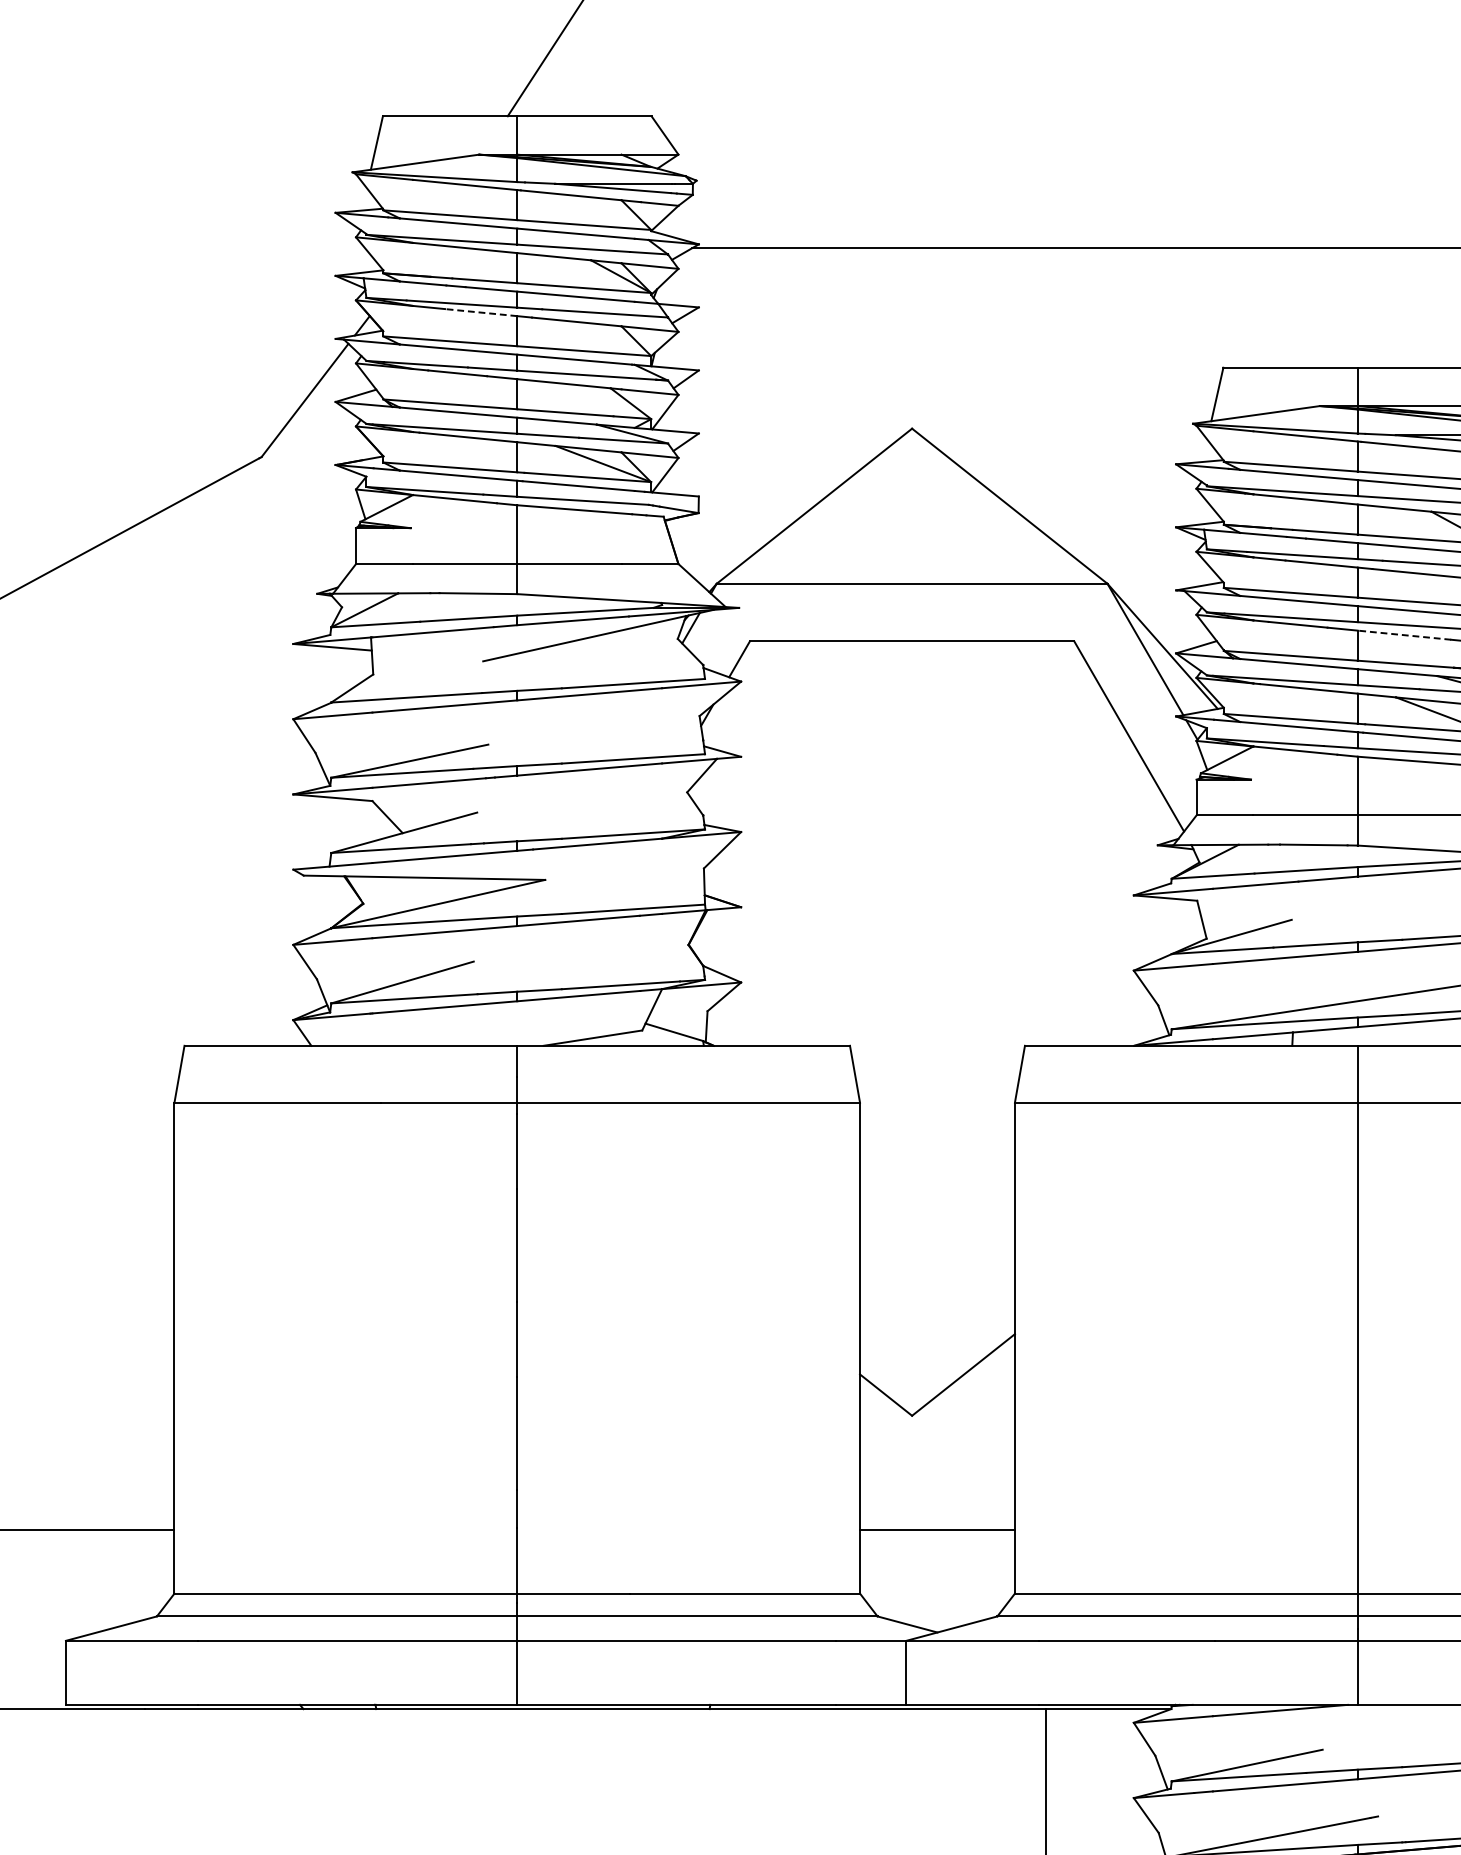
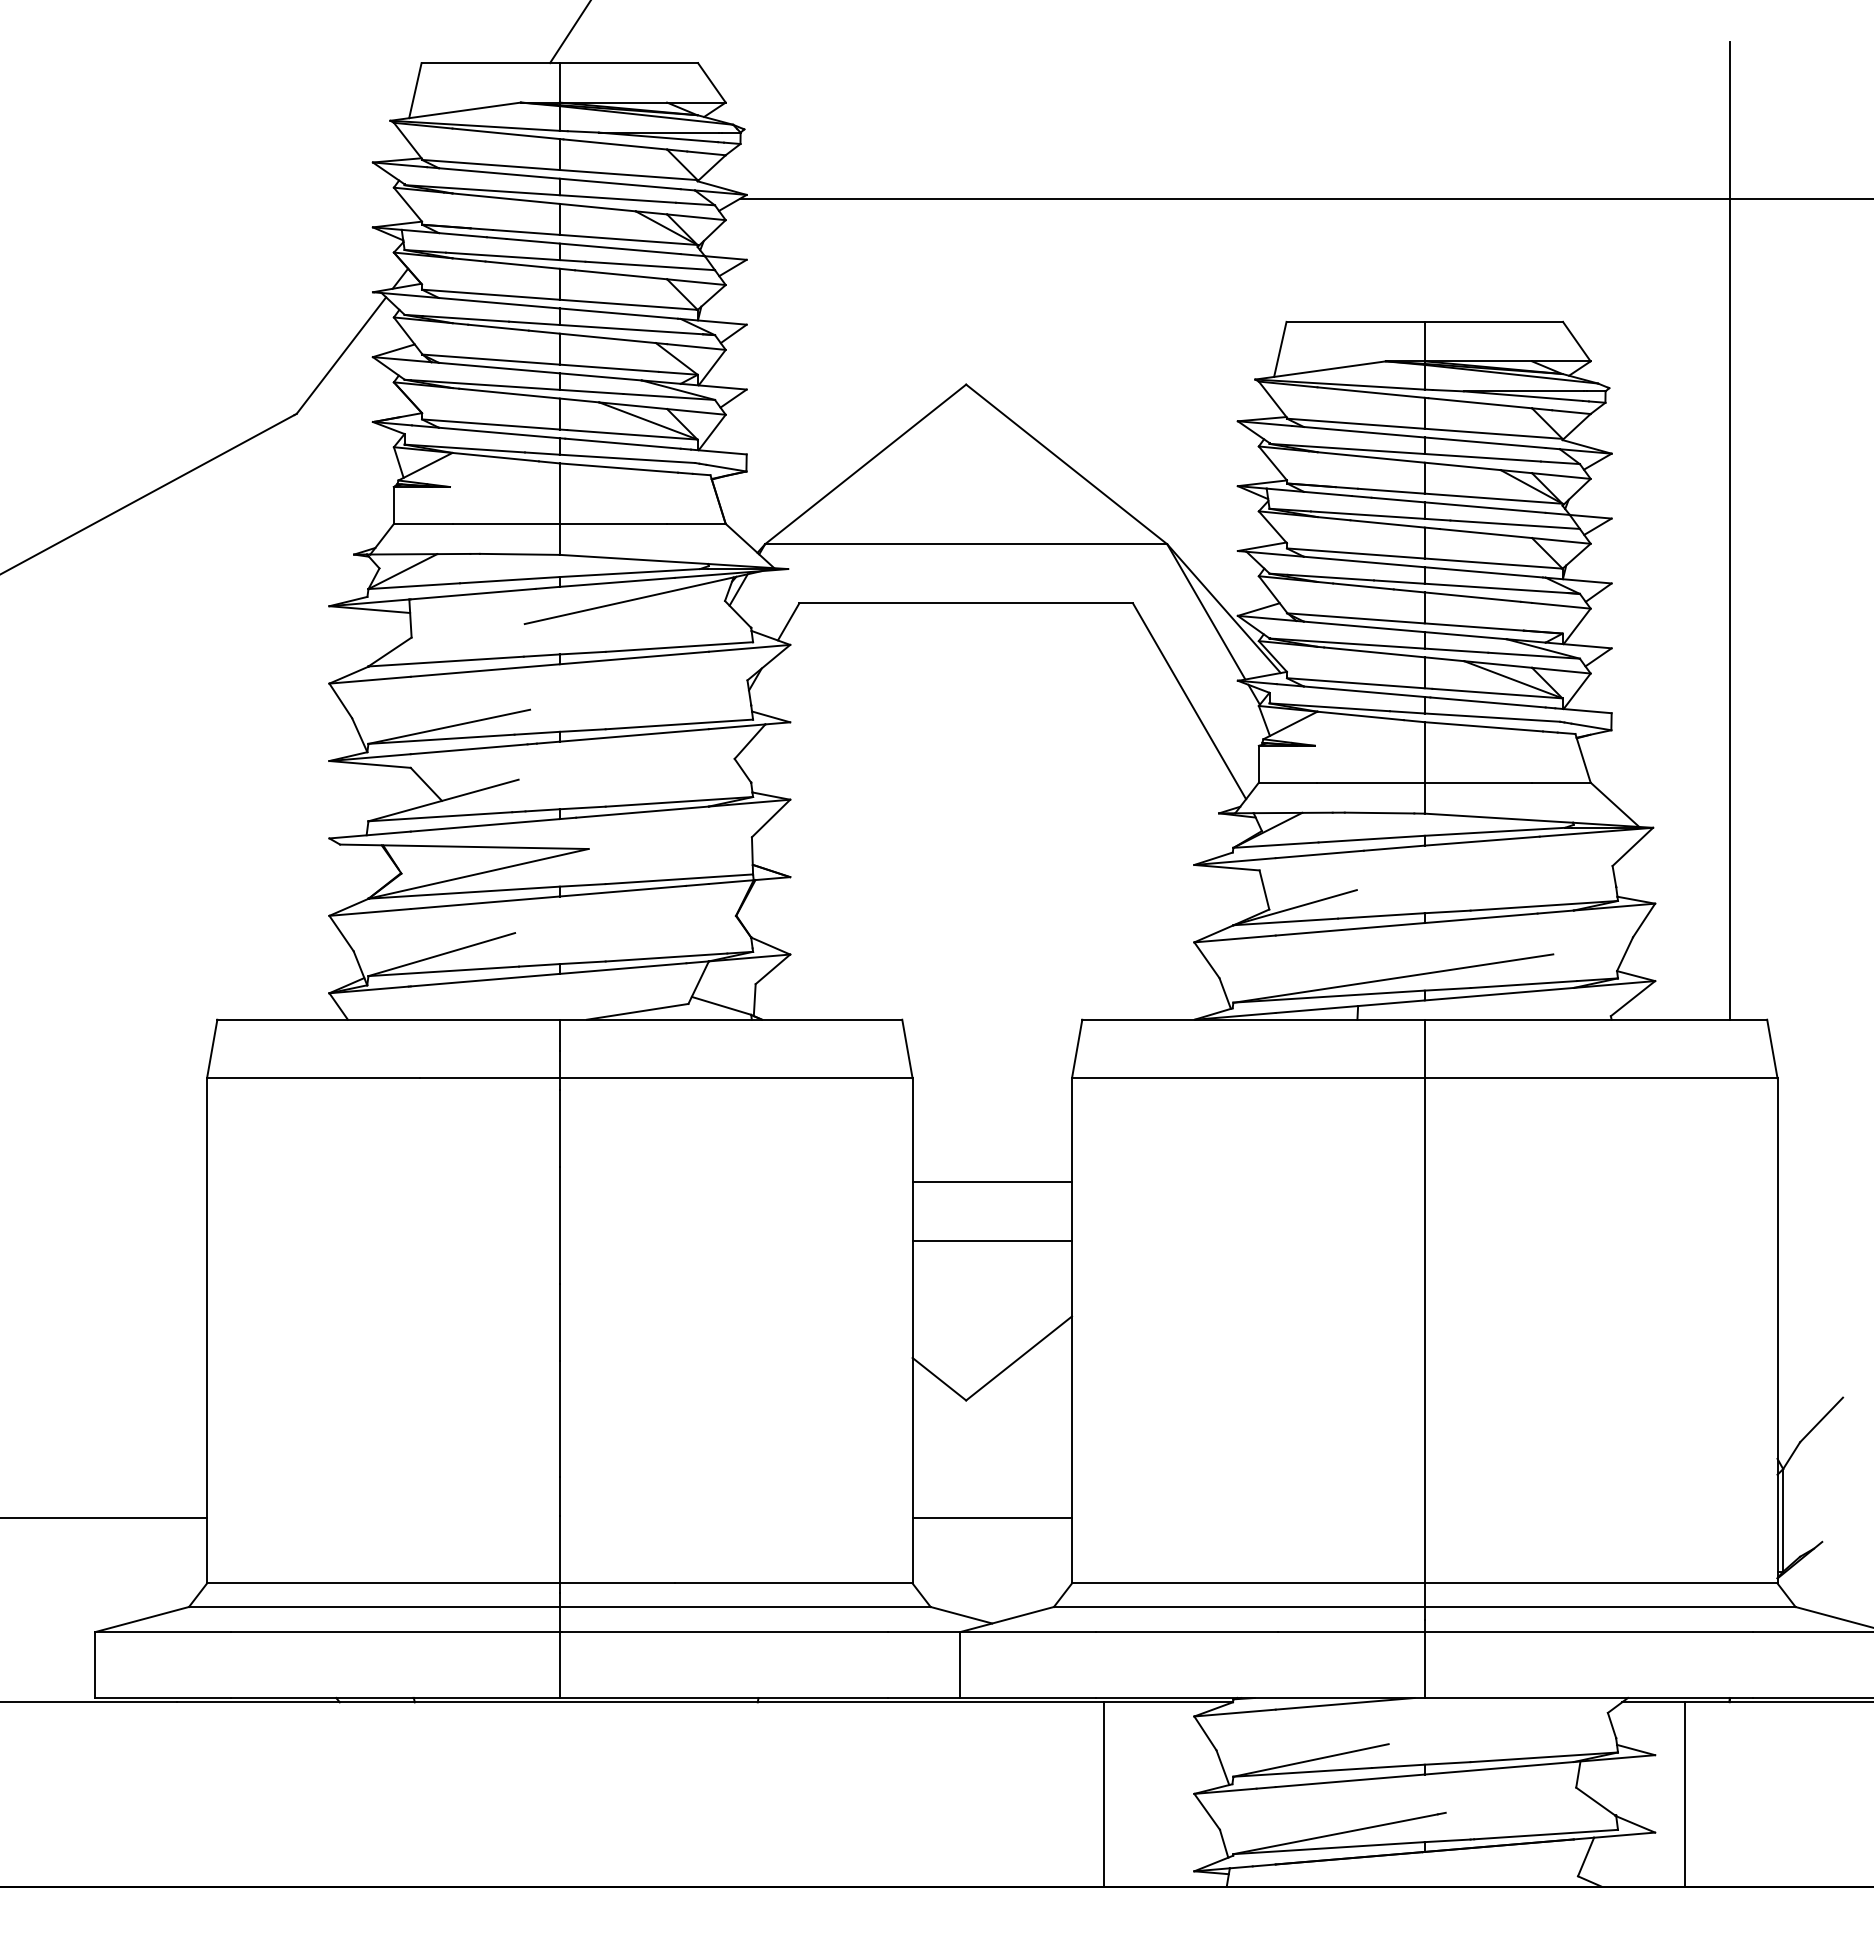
line: (480, 312) -> (522, 265), dashed -> solid
line: (1404, 635) -> (1472, 597), dashed -> solid
line: (937, 1203) -> (992, 1181), added
line: (937, 1260) -> (992, 1240), added

